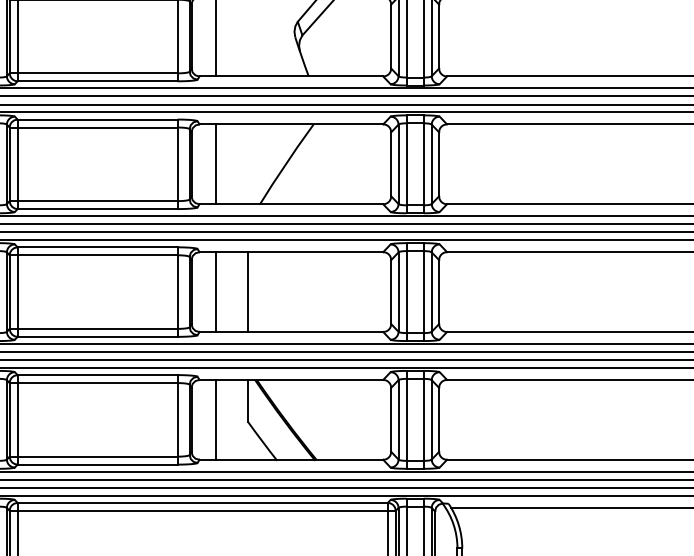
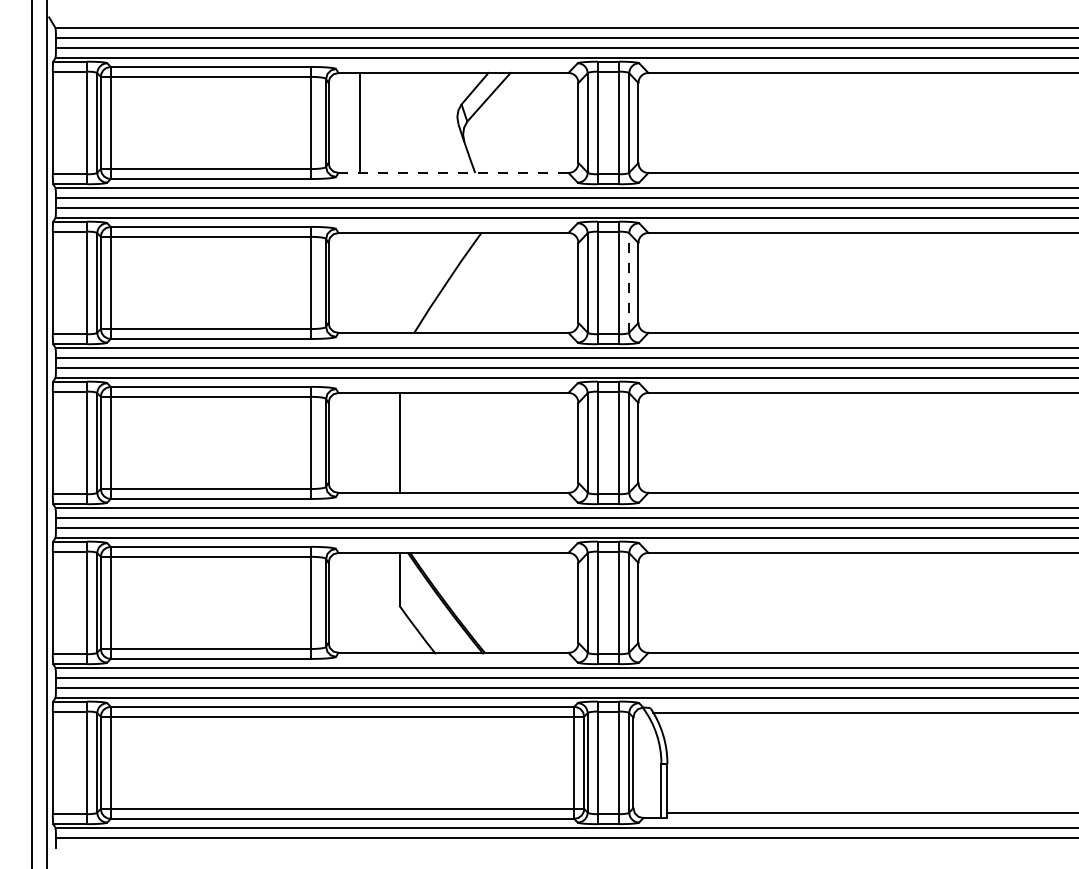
line: (291, 76) -> (453, 172), solid -> dashed
line: (216, 163) -> (359, 282), removed
line: (431, 163) -> (629, 282), solid -> dashed
line: (216, 291) -> (359, 442), removed
line: (216, 419) -> (359, 602), removed

